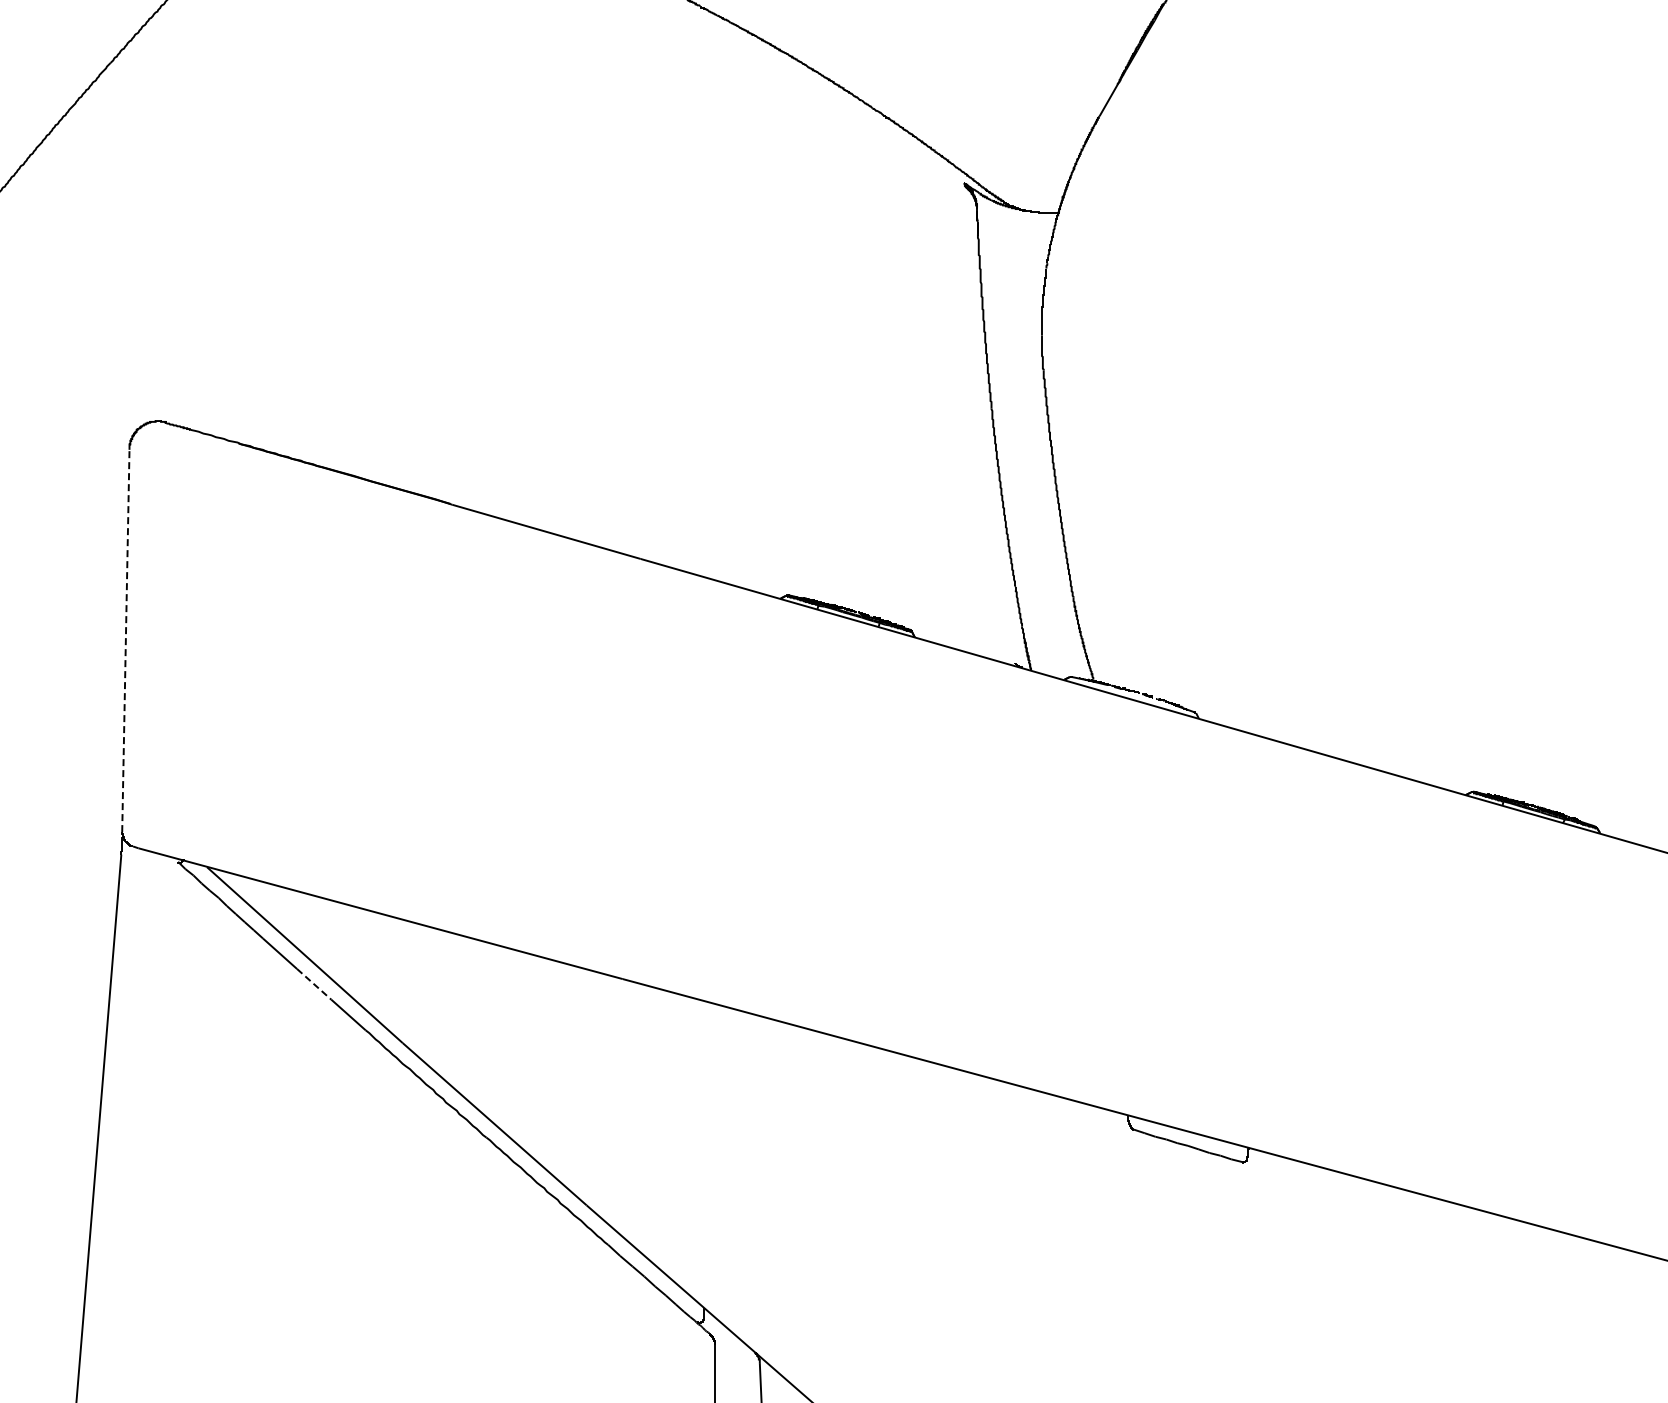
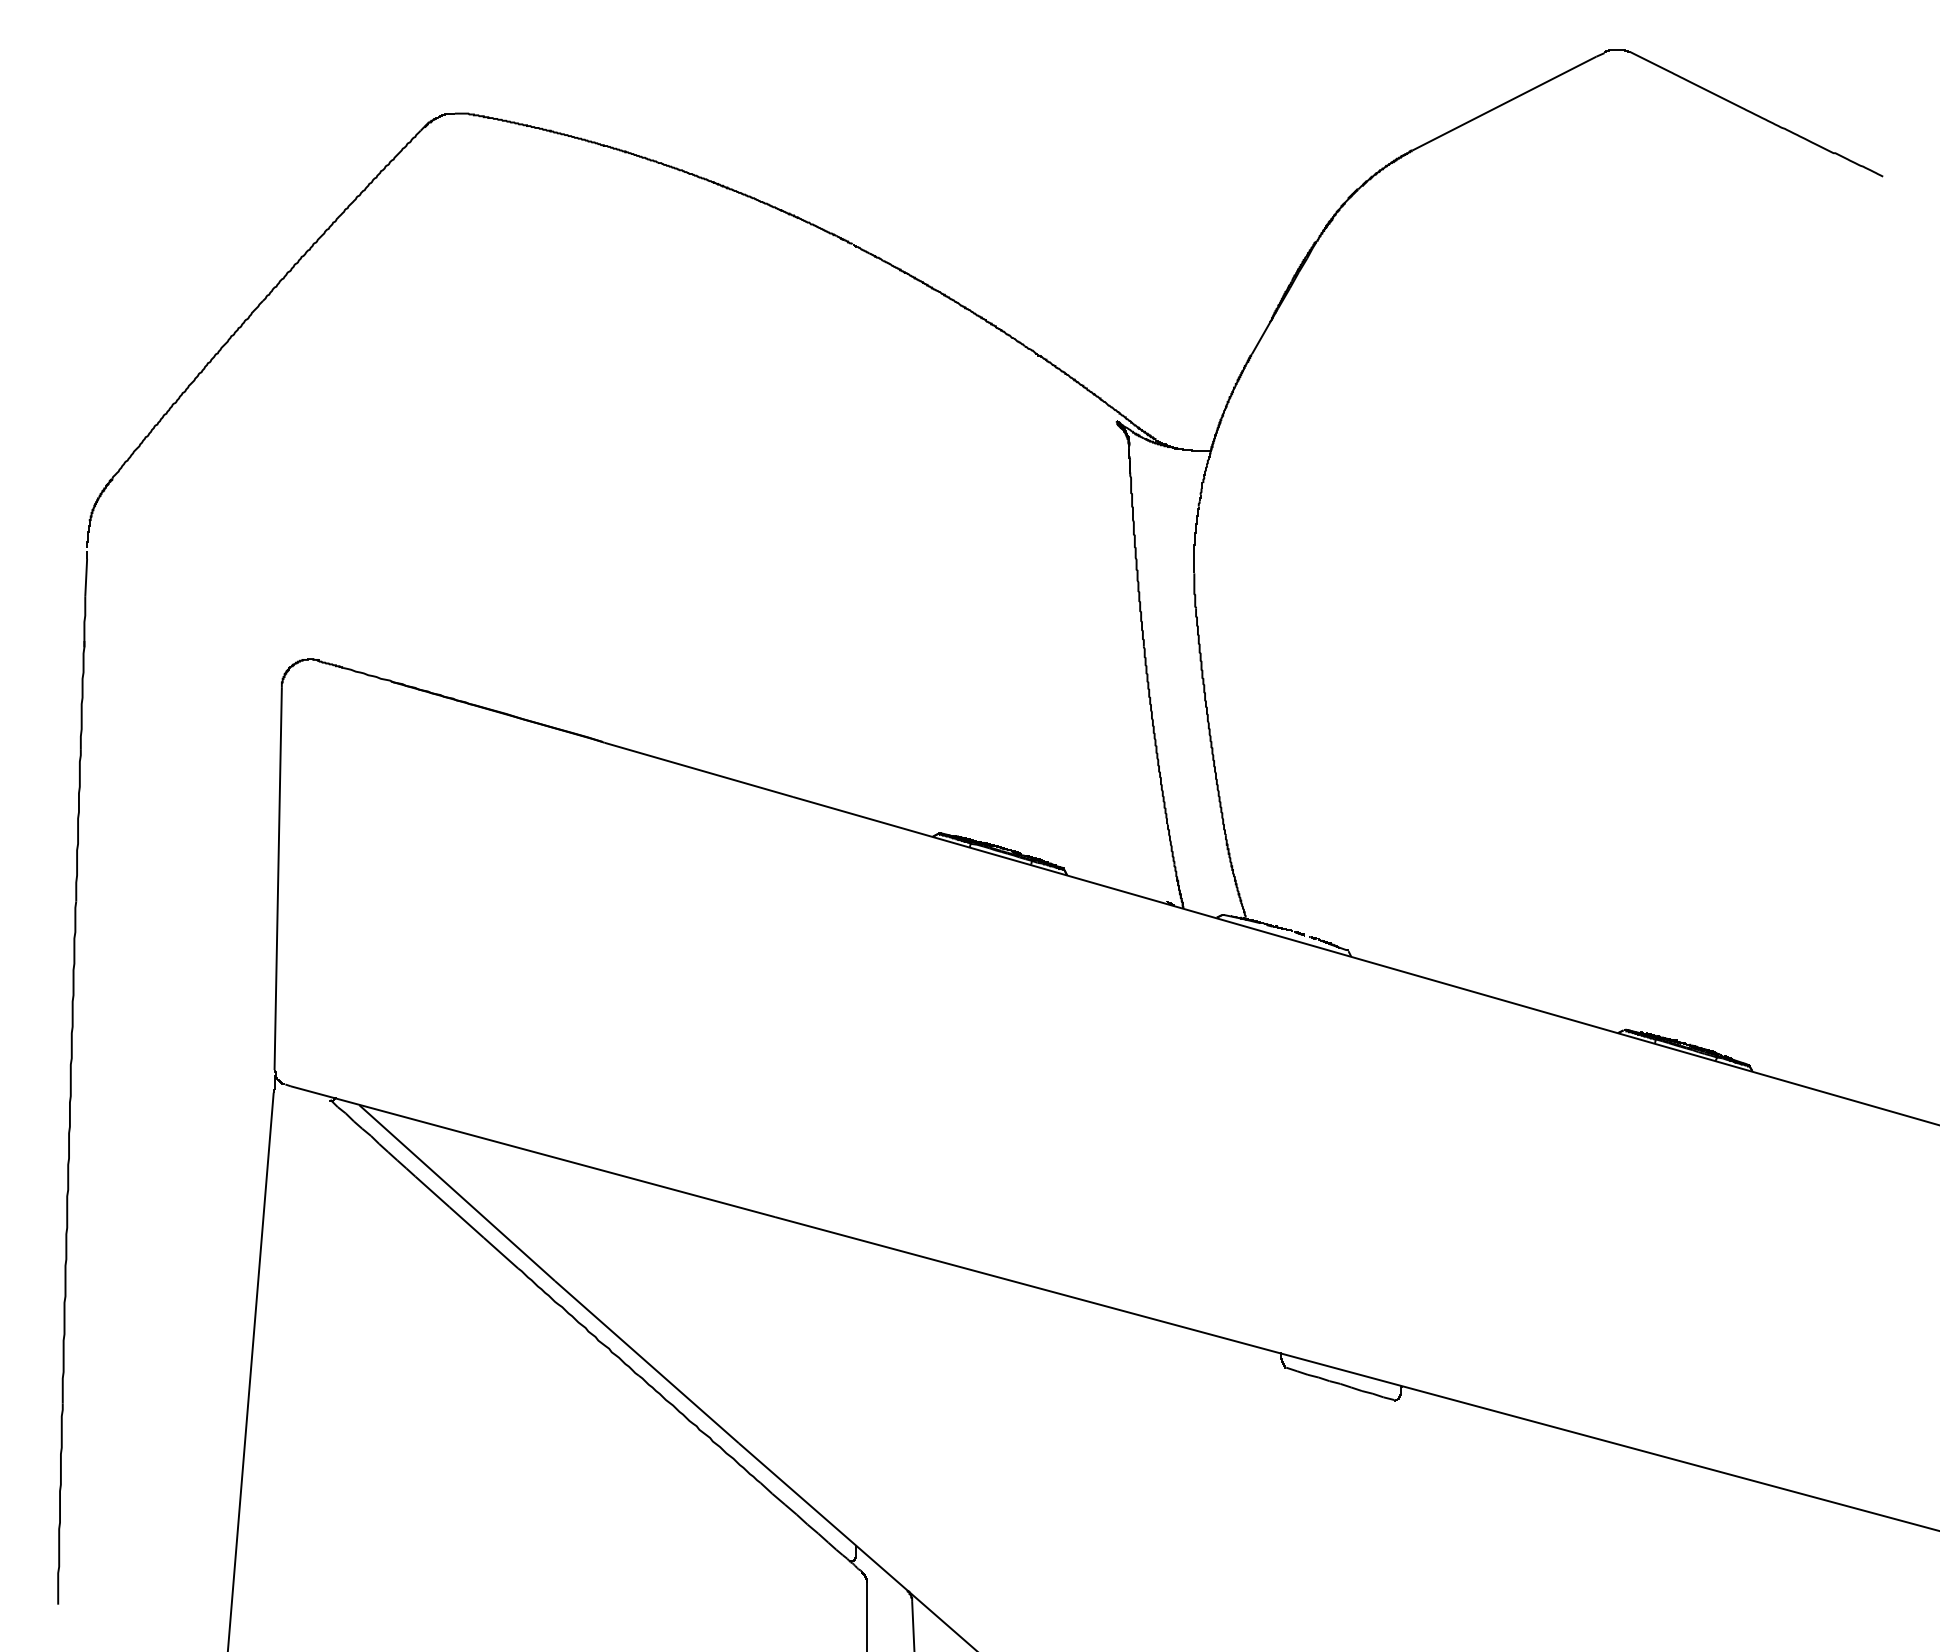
line: (126, 640) -> (278, 878), dashed -> solid
line: (314, 984) -> (466, 1222), dashed -> solid

